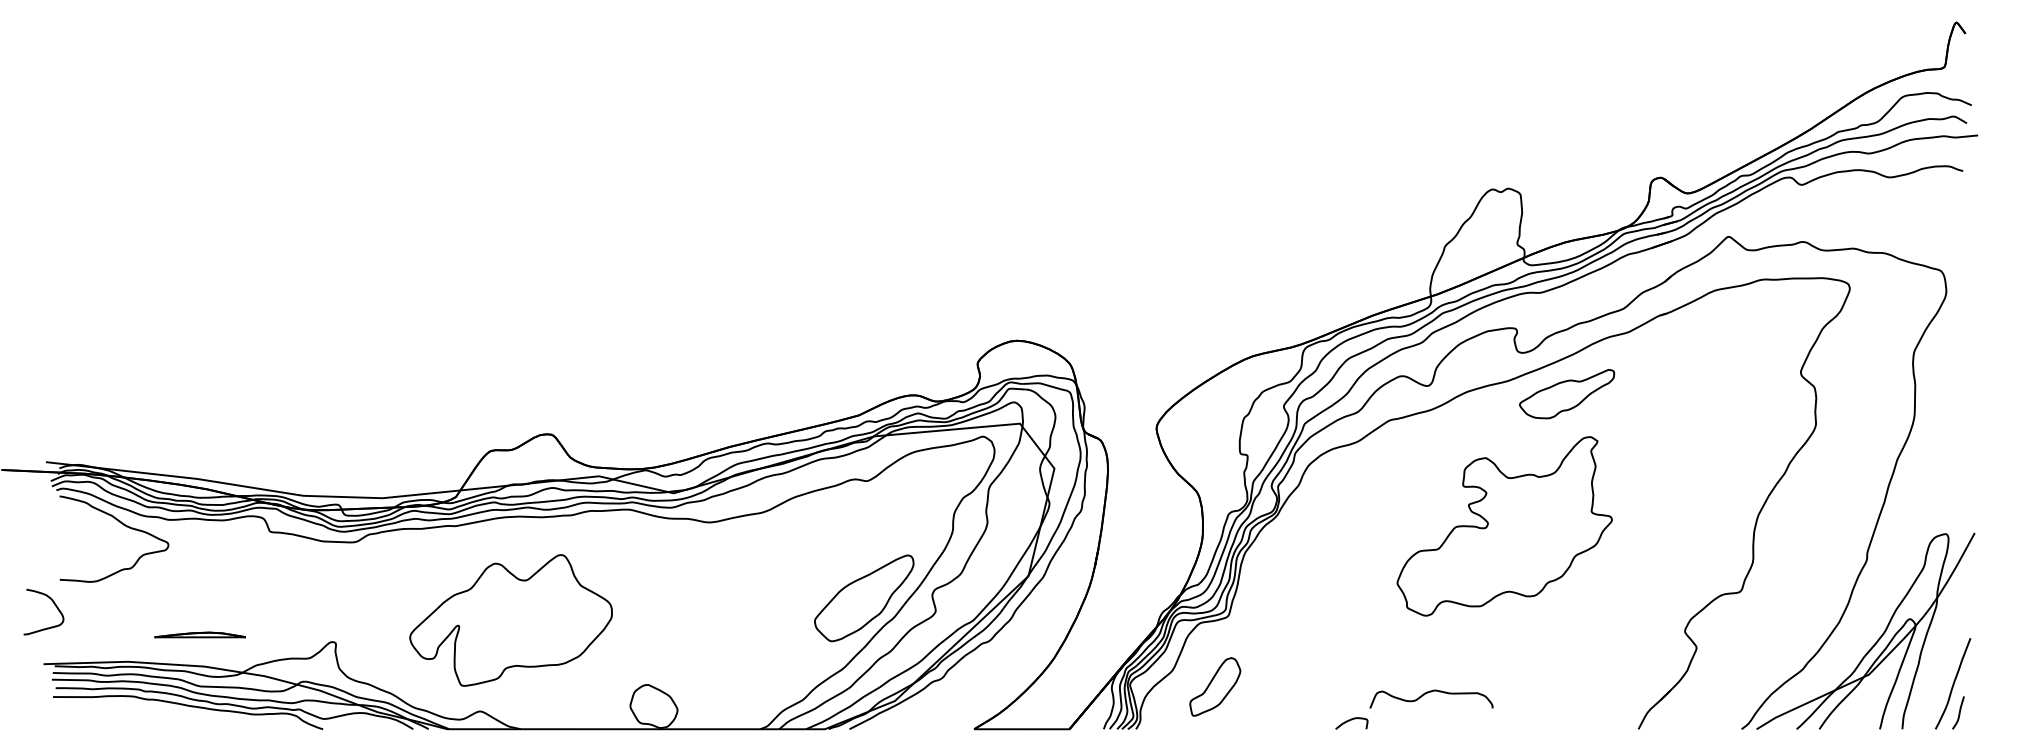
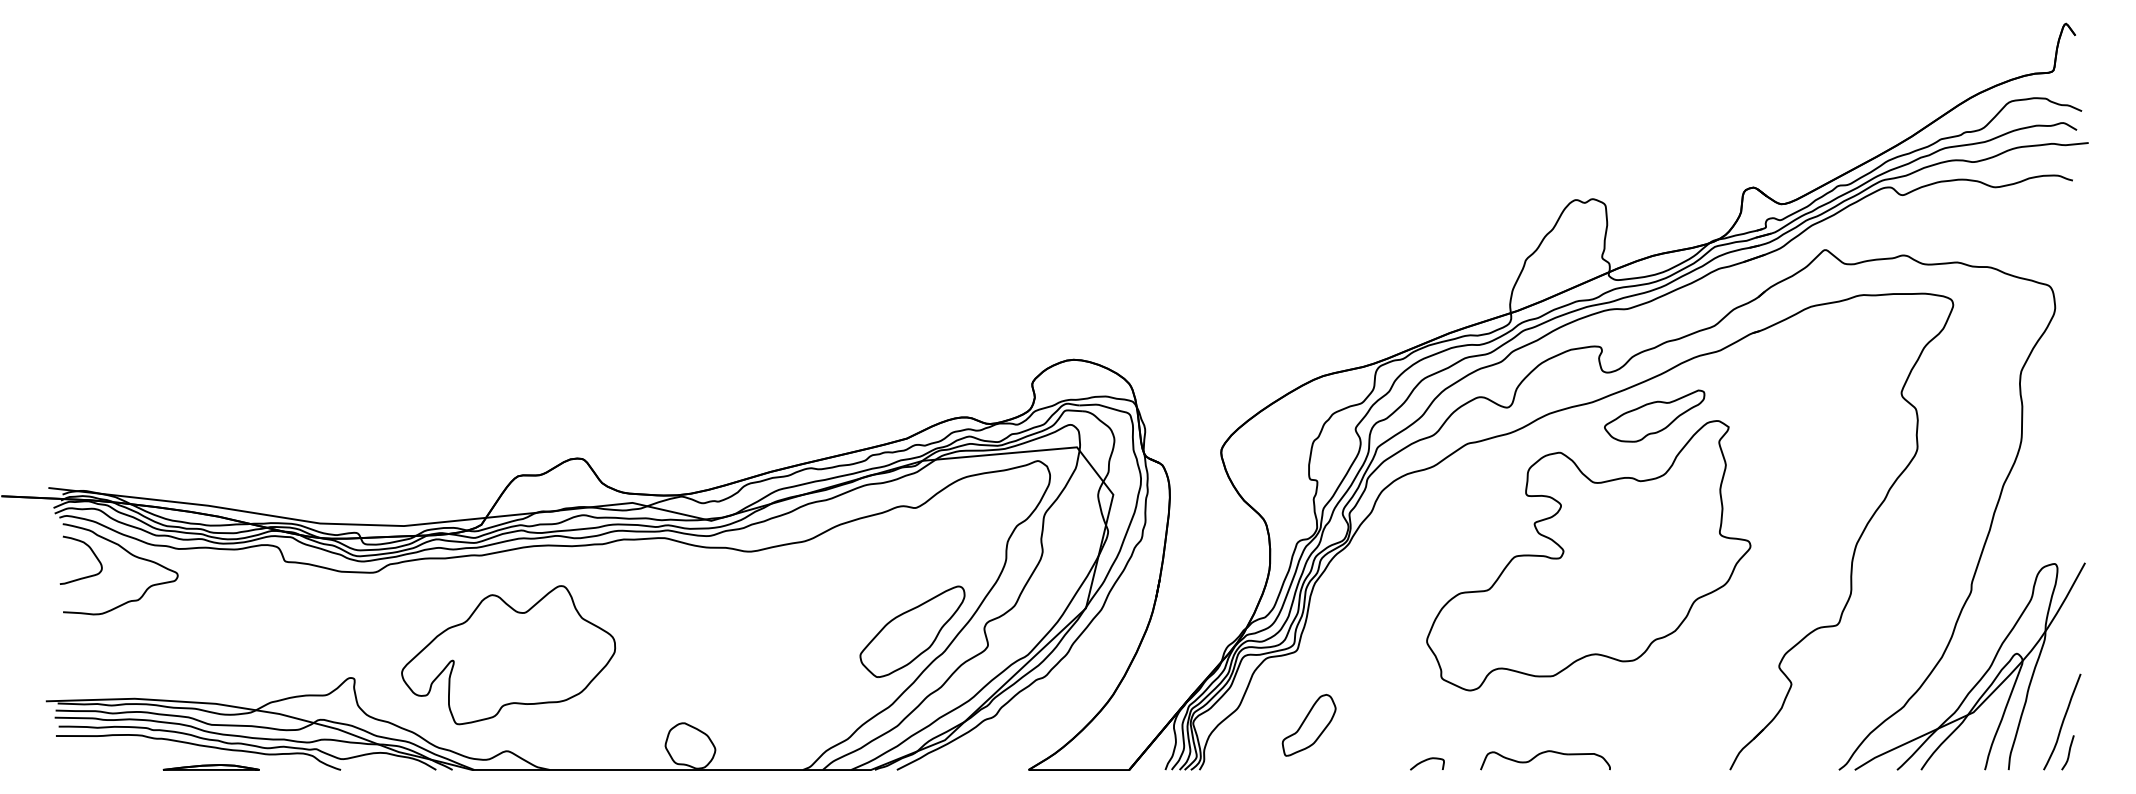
part: (1504, 526) -> (1588, 555), size x1.43
curve: (53, 603) -> (91, 551), moved
part: (511, 620) -> (508, 655), moved
part: (199, 635) -> (210, 767), moved
part: (1214, 687) -> (1308, 725), moved
part: (1430, 692) -> (1544, 753), moved

